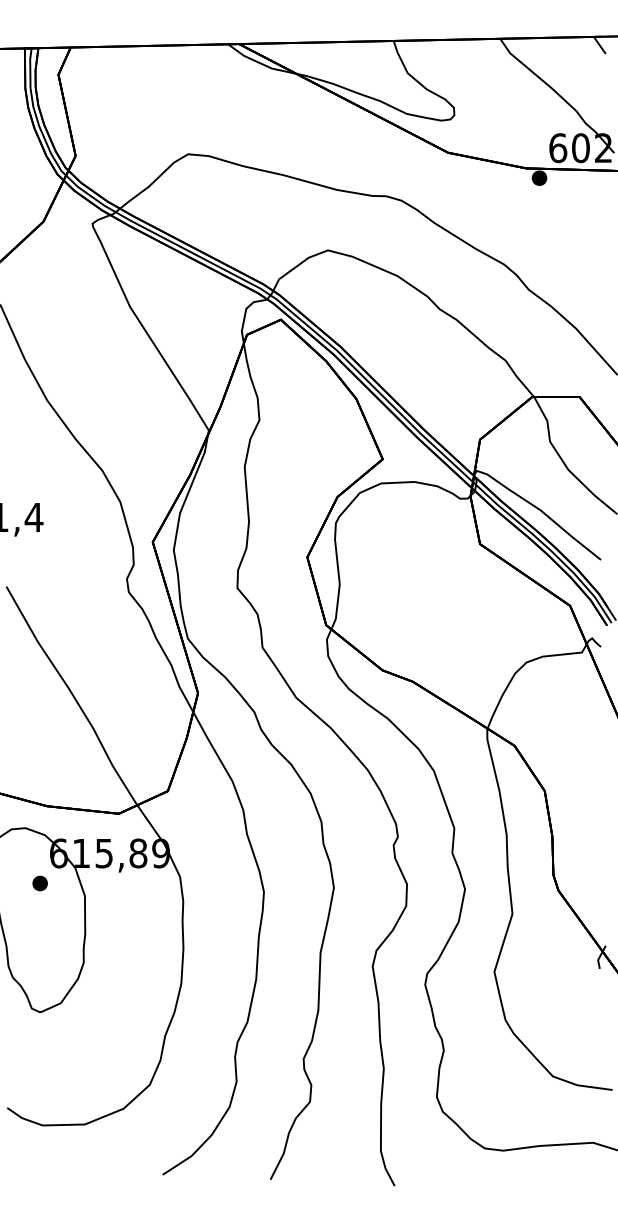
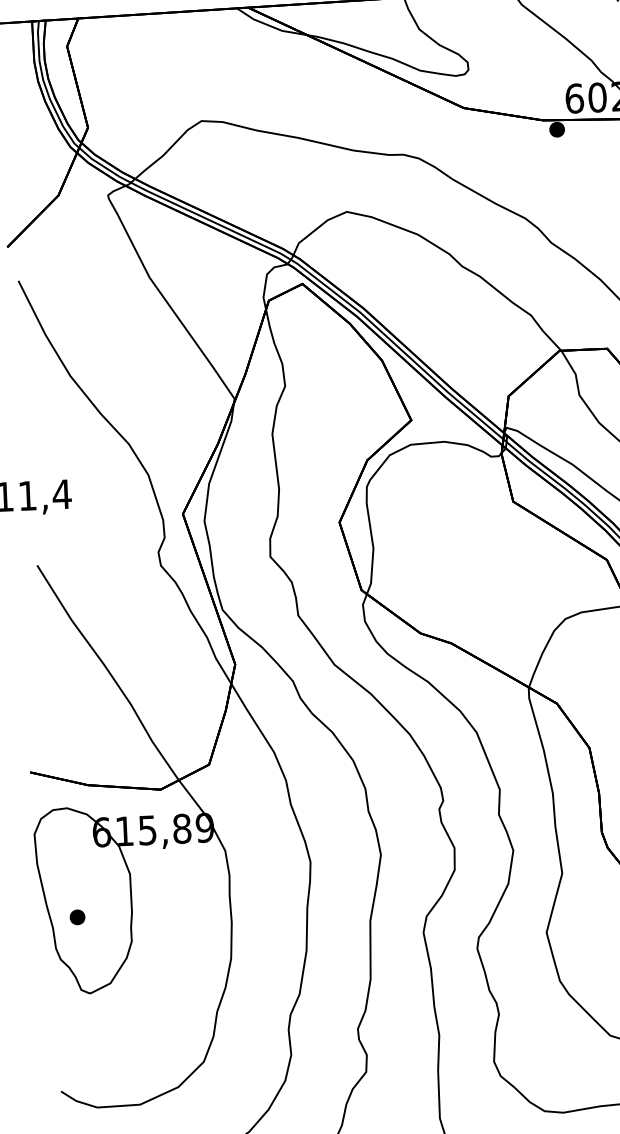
part: (39, 883) -> (76, 917), moved

